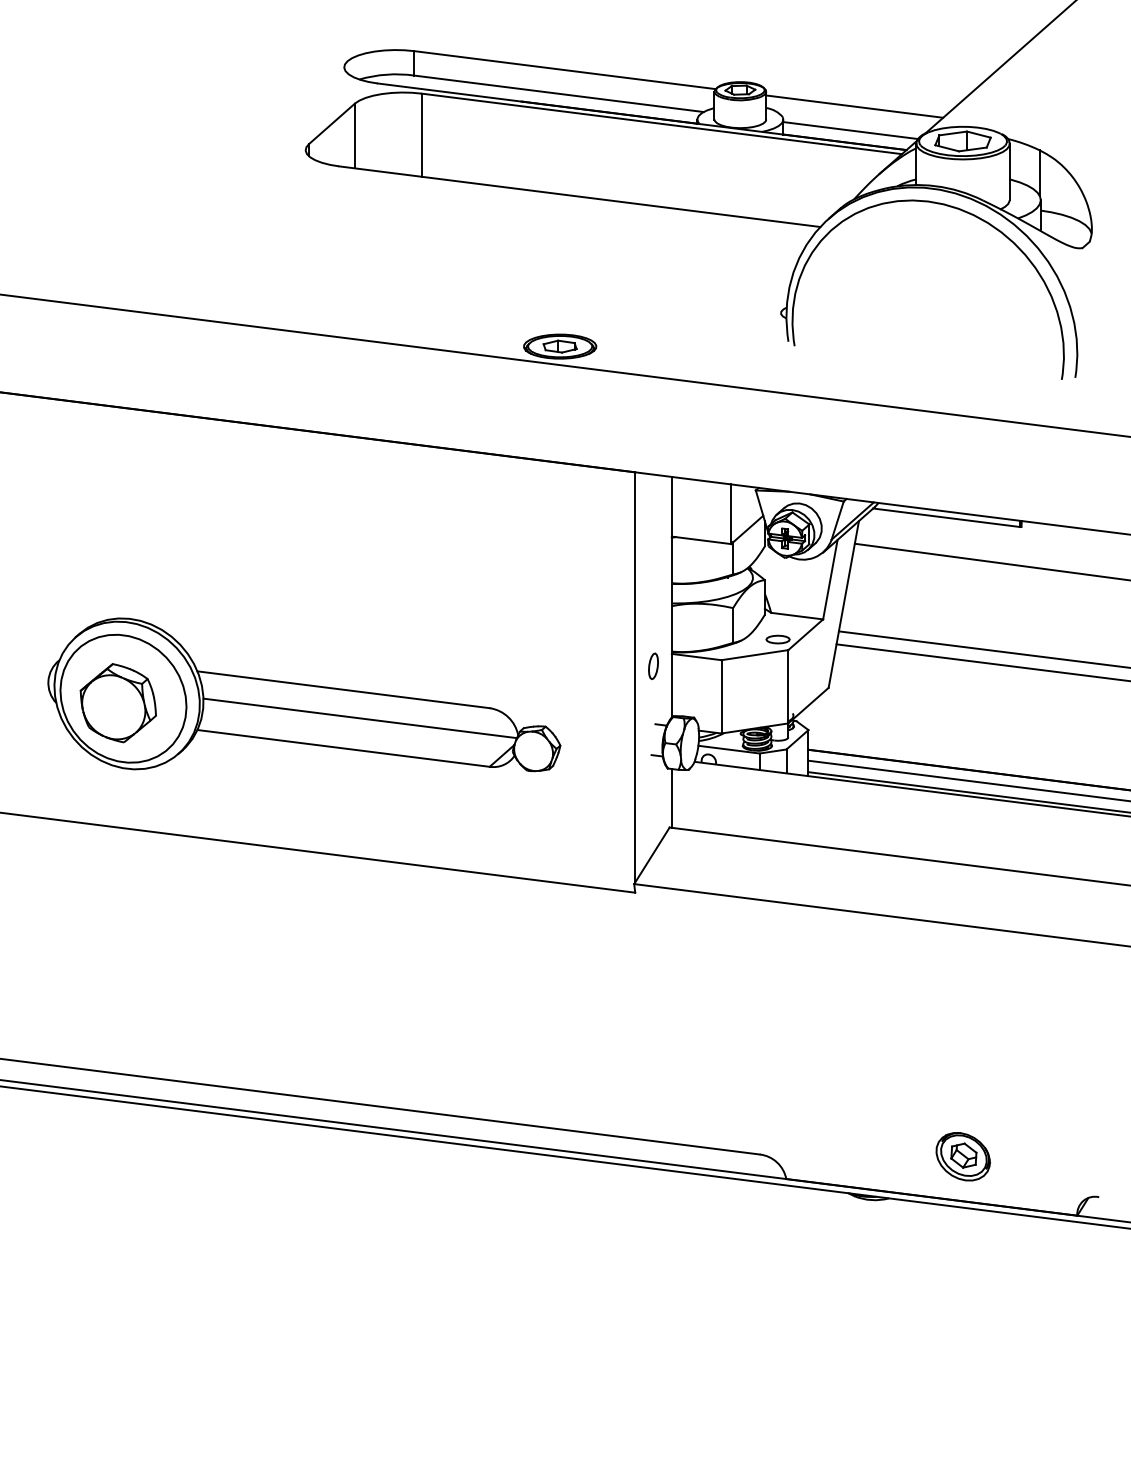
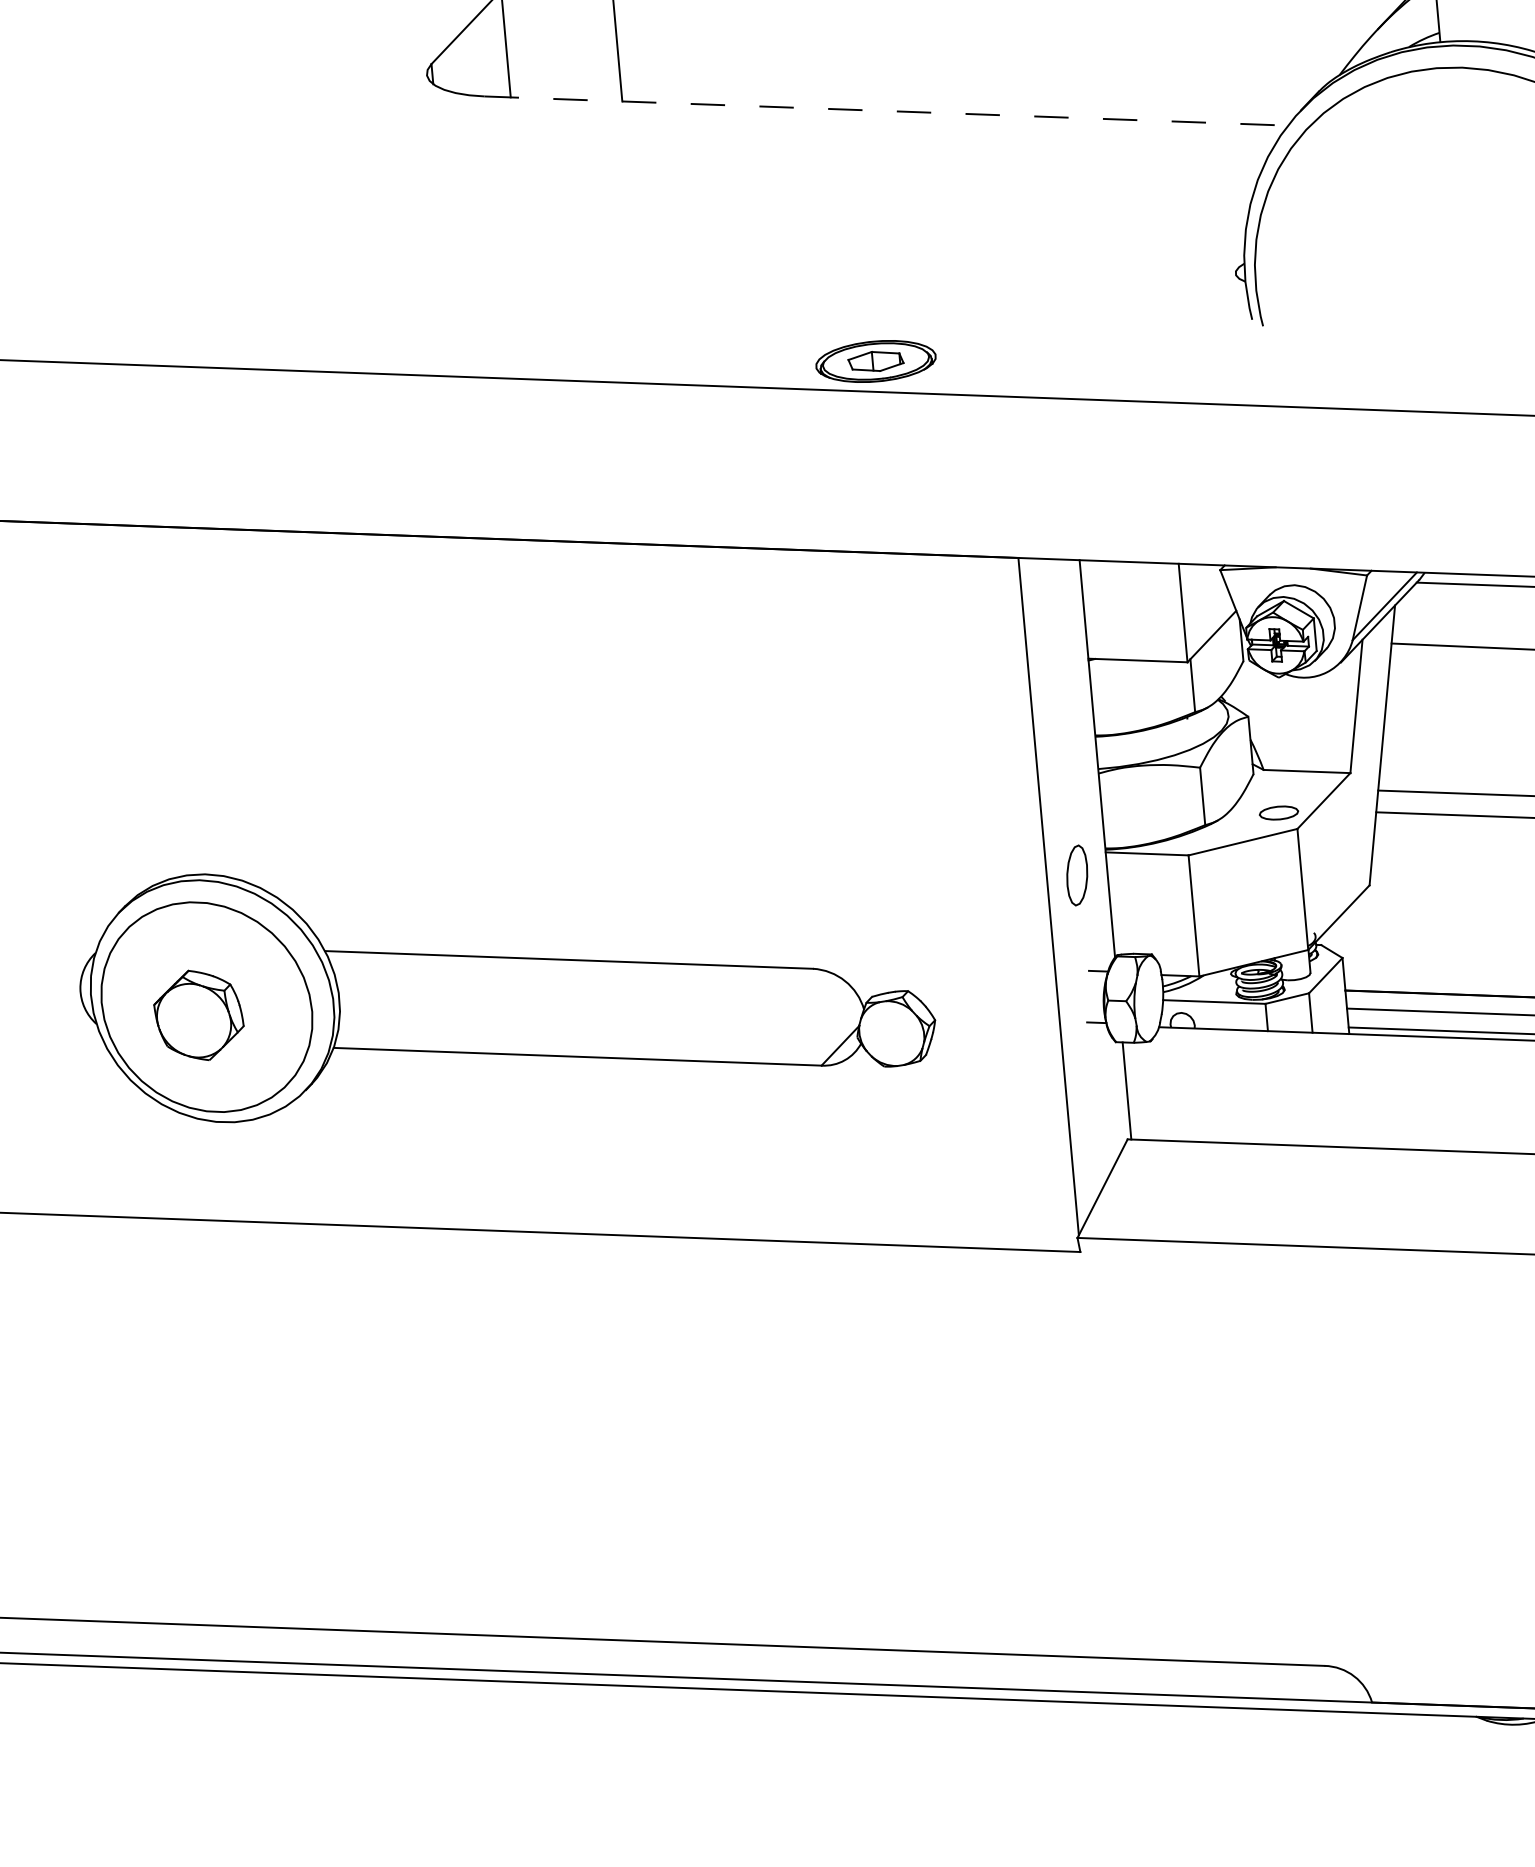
line: (580, 196) -> (887, 110), solid -> dashed
part: (653, 666) -> (1077, 875), size x1.4
part: (117, 703) -> (197, 1015), size x0.7
line: (360, 718) -> (601, 1004), removed

